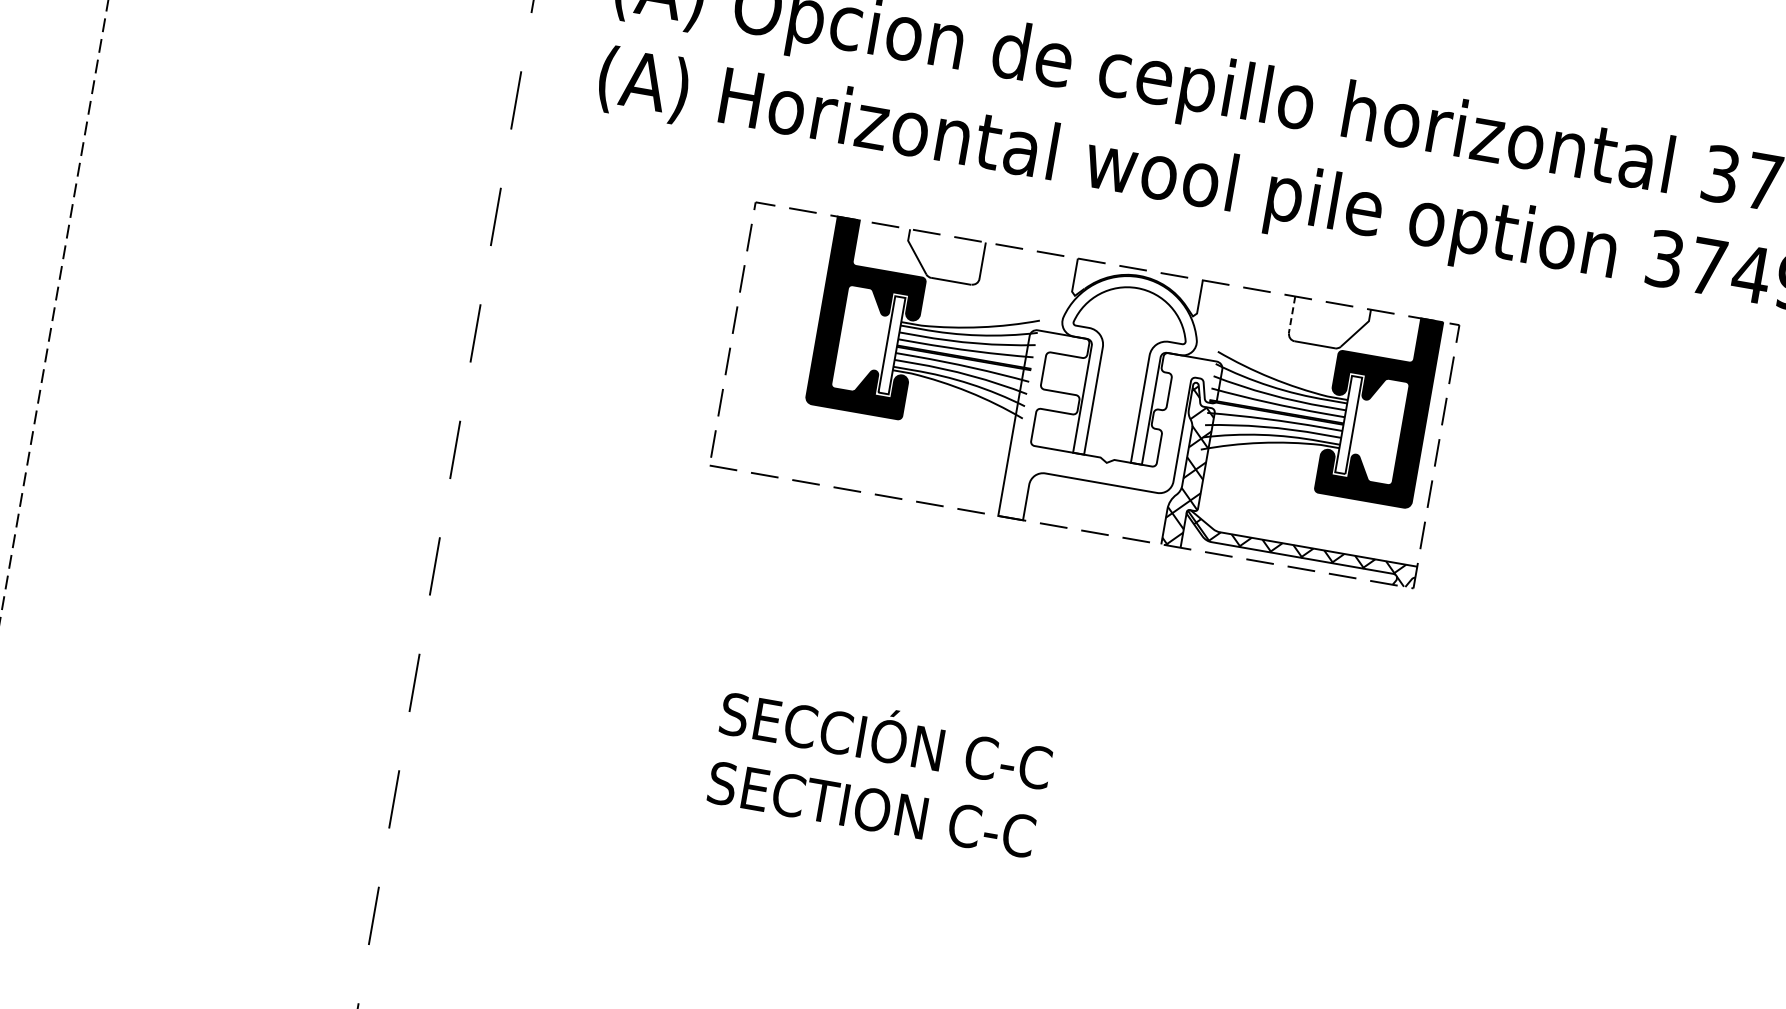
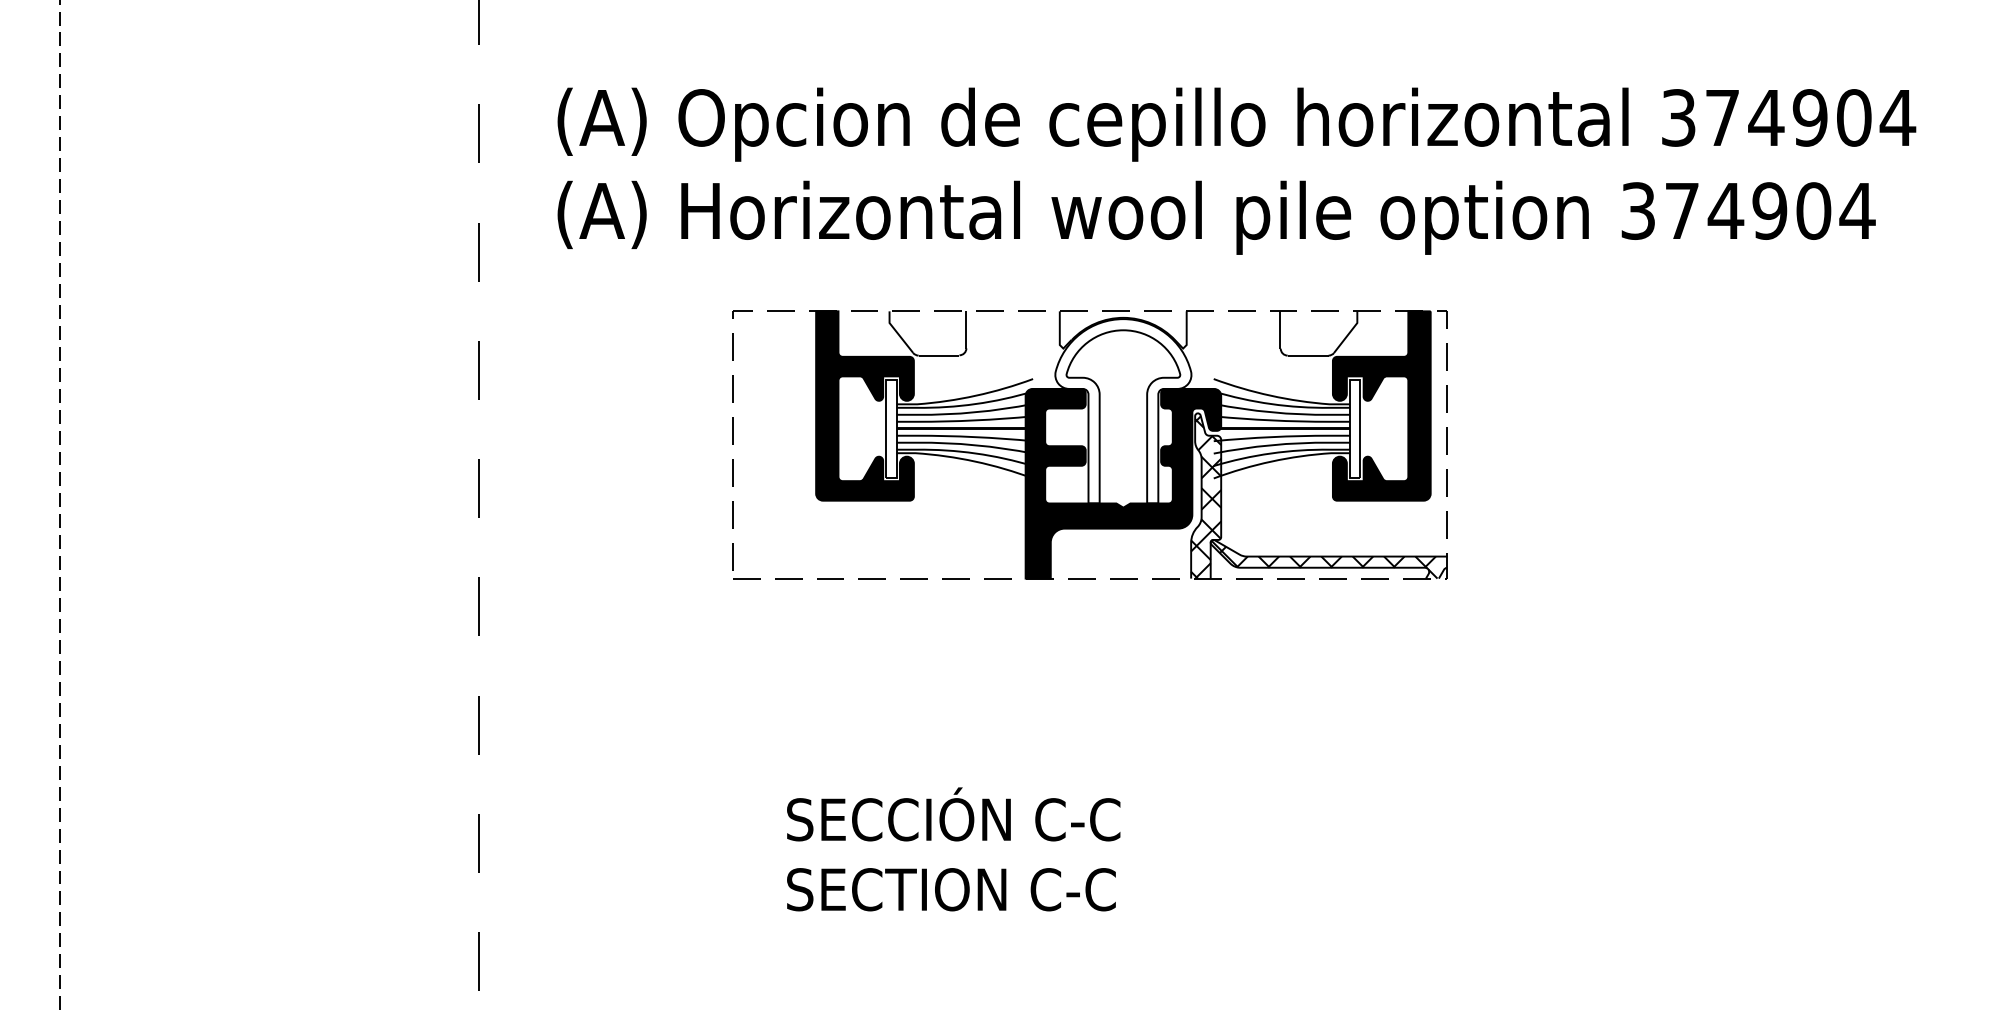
line: (1292, 314) -> (1280, 329), dashed -> solid
fill: (1111, 439) -> (1123, 483), added

